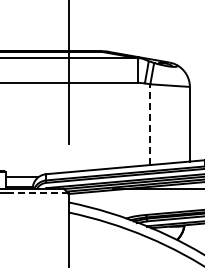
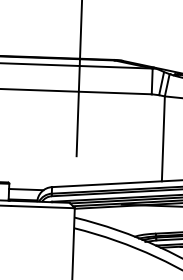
line: (150, 124) -> (163, 138), dashed -> solid
line: (37, 193) -> (42, 207), dashed -> solid

